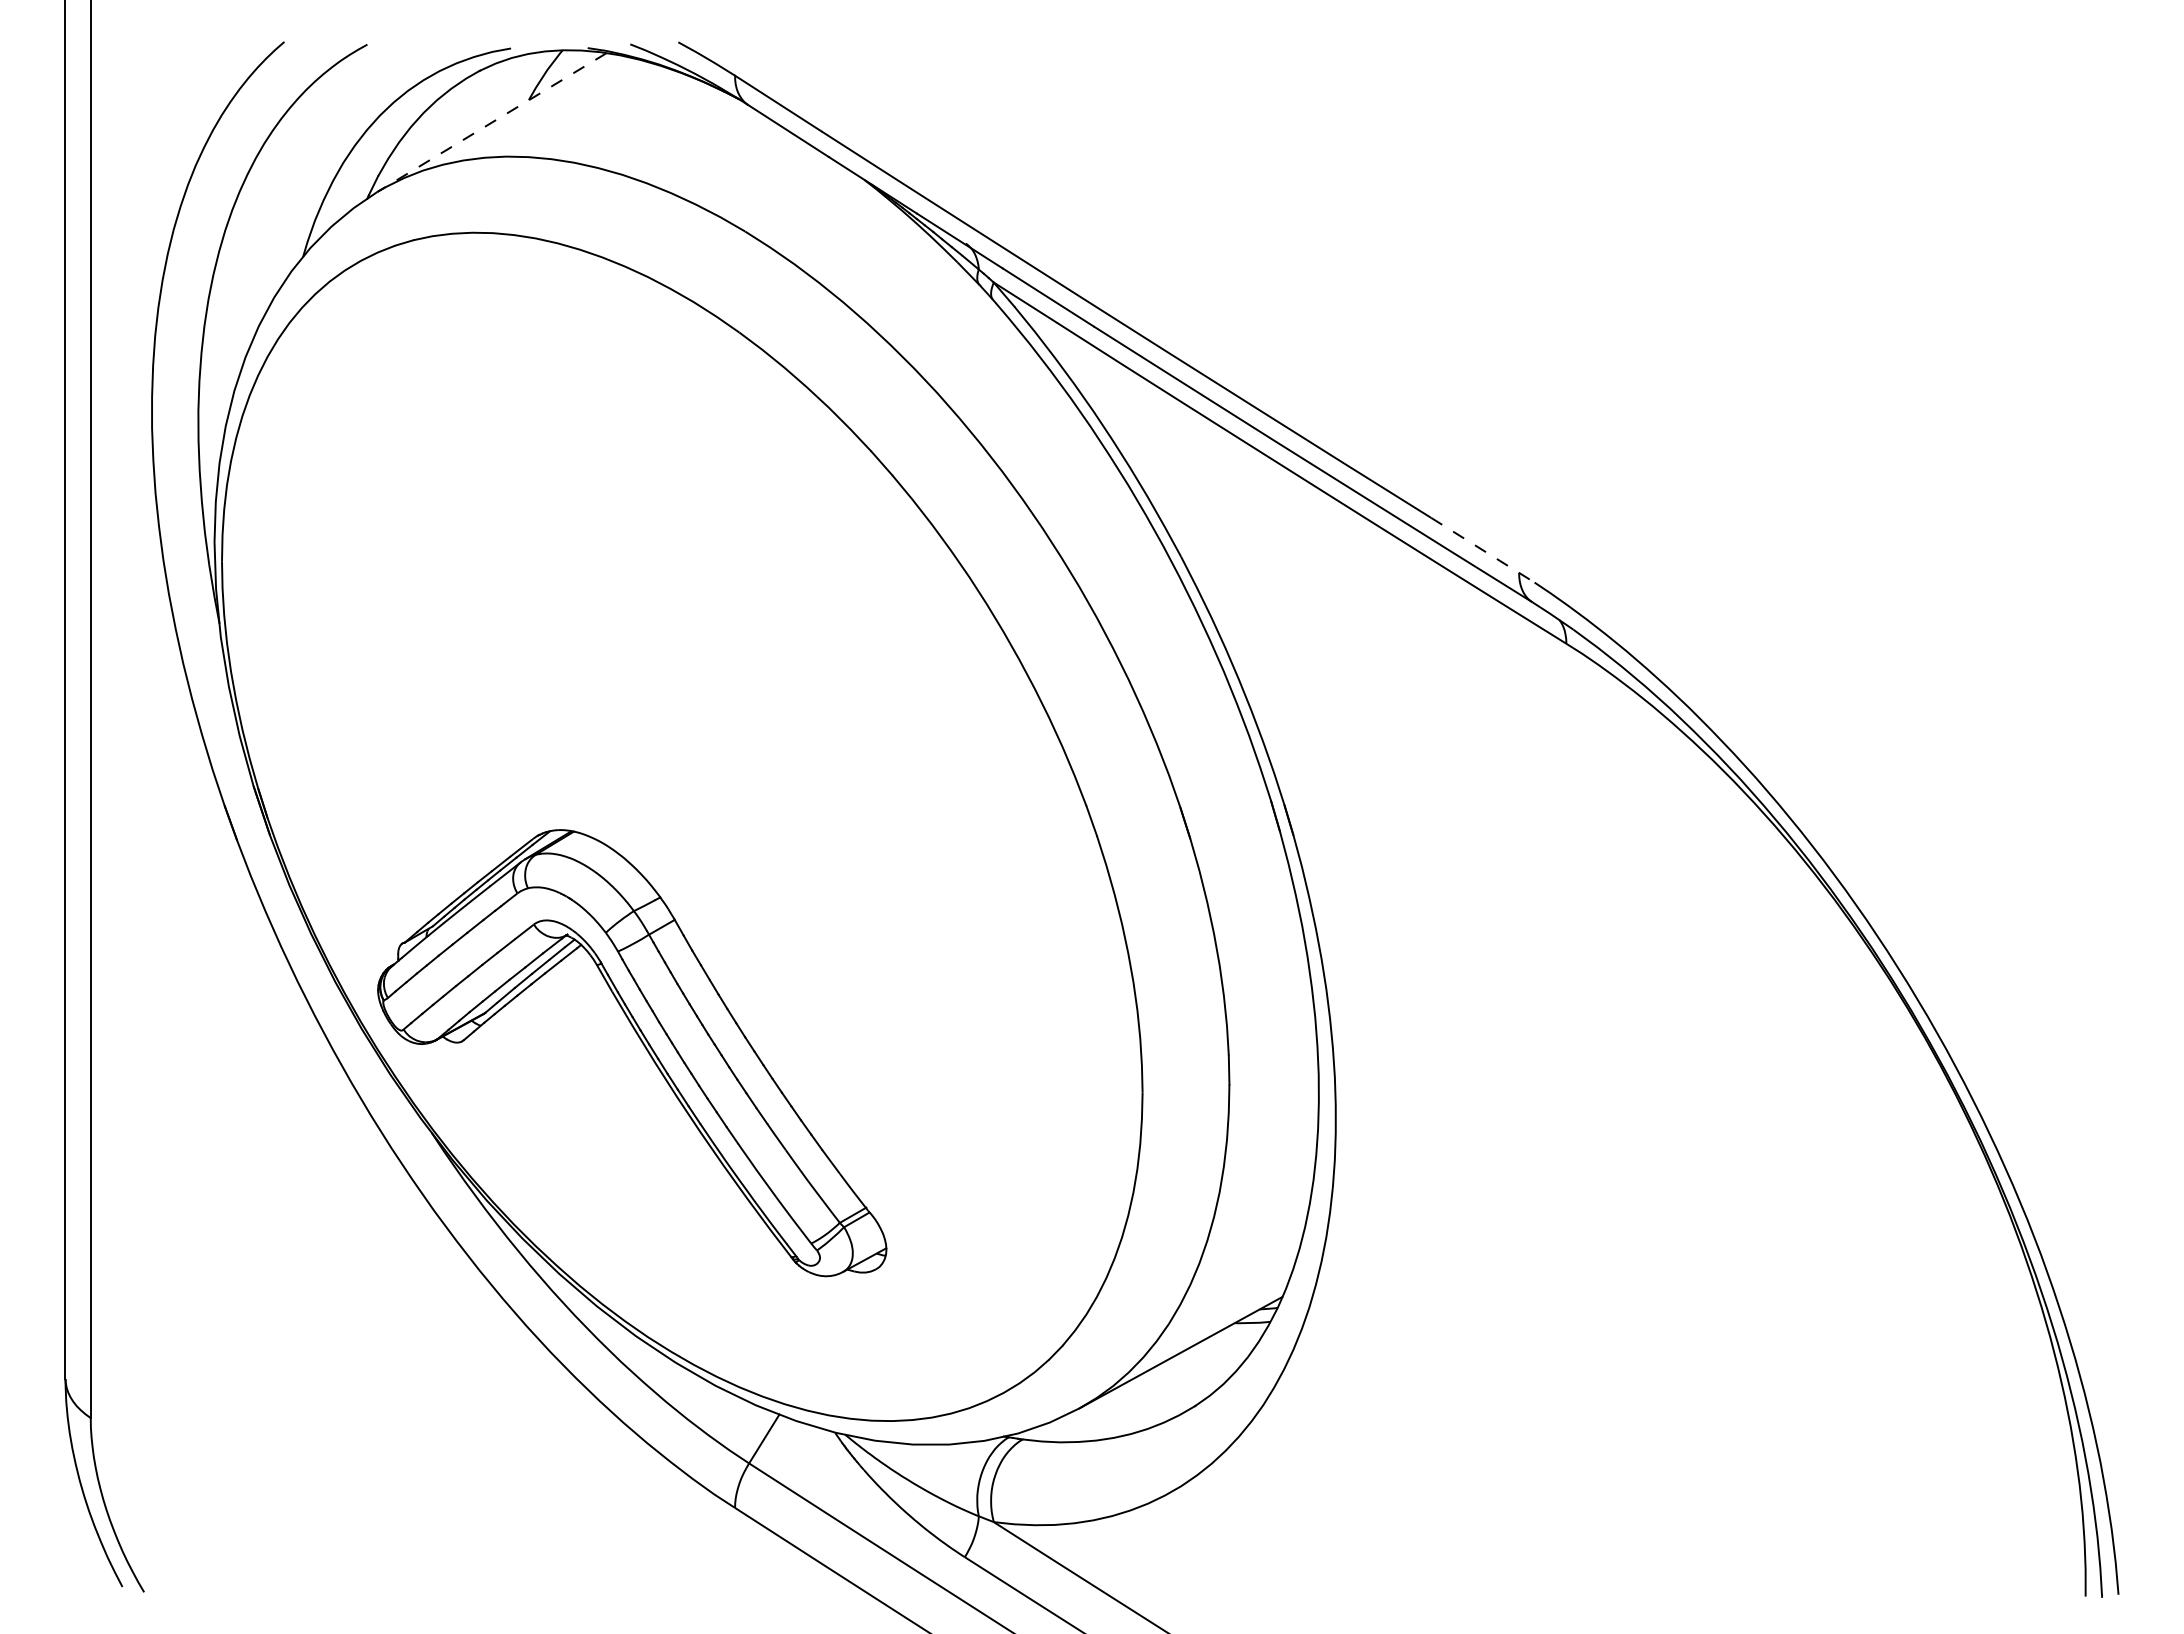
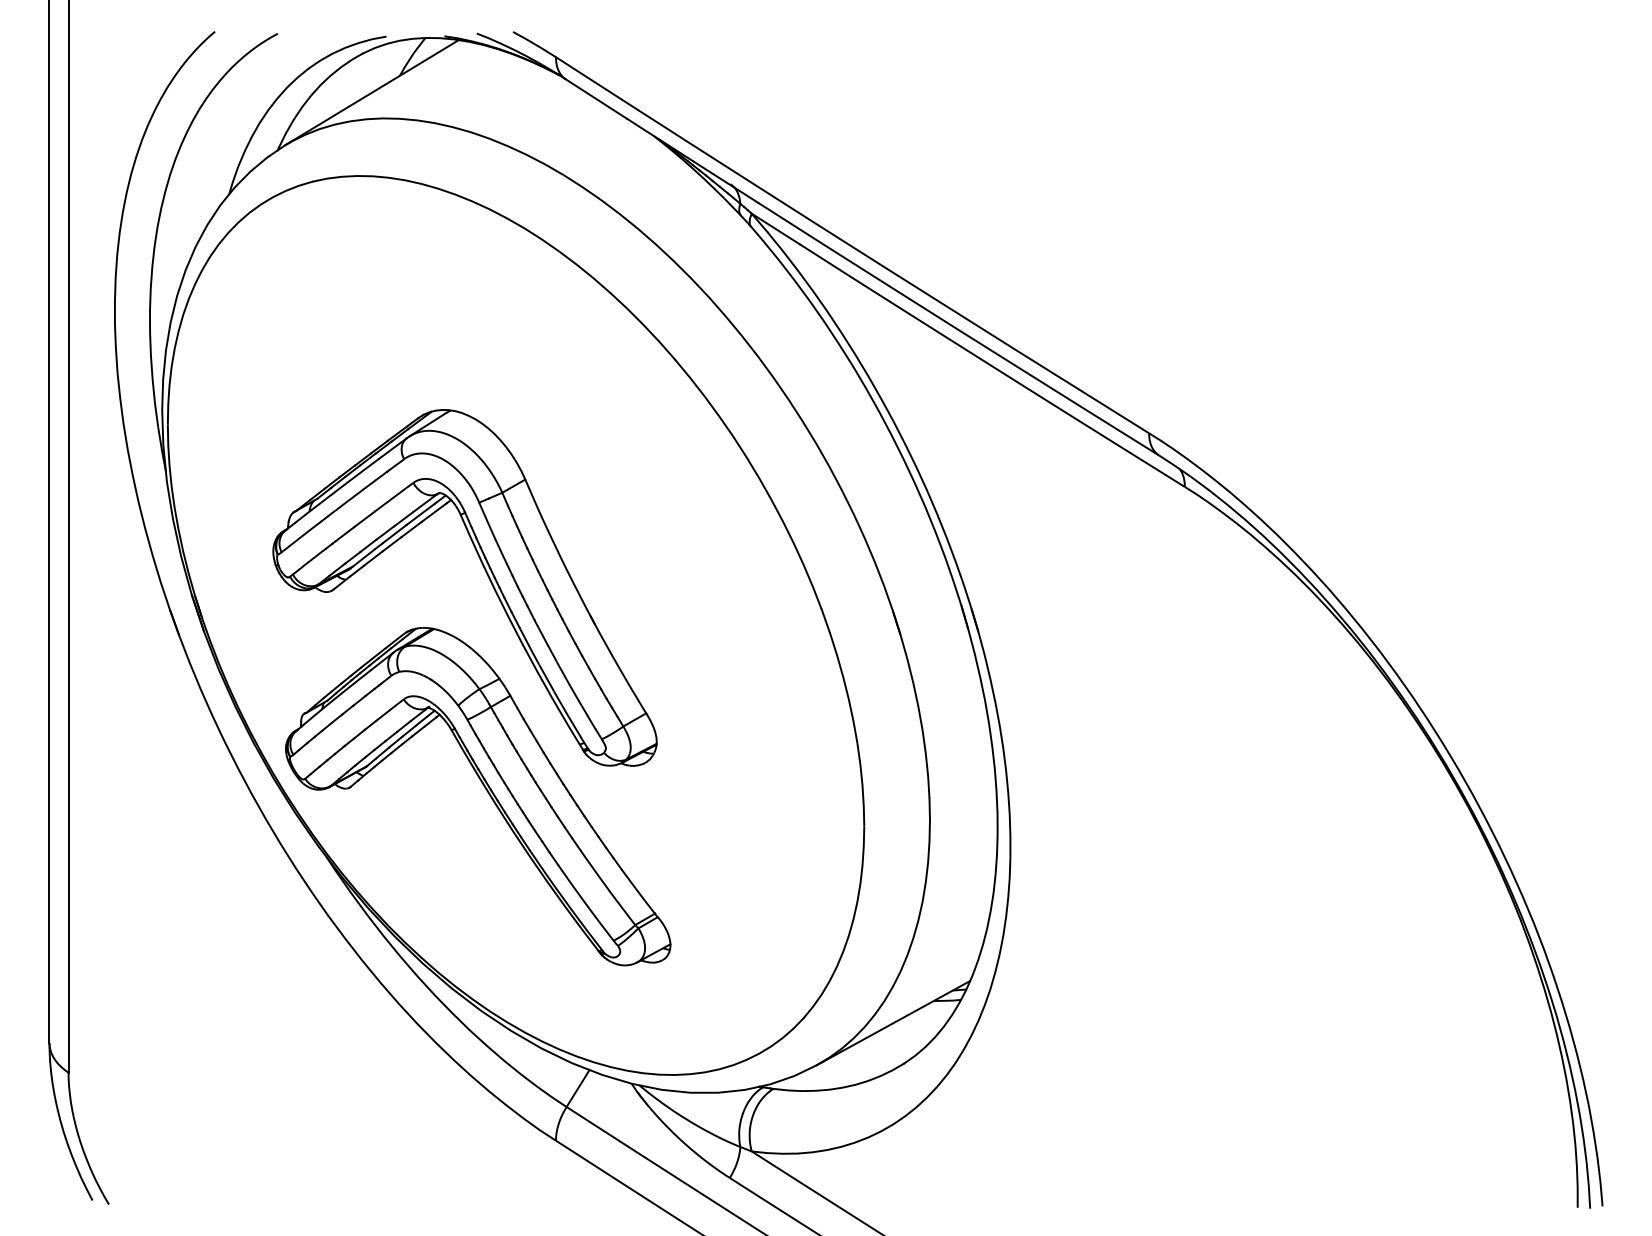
line: (491, 122) -> (371, 92), dashed -> solid
line: (1482, 550) -> (1121, 416), dashed -> solid
part: (644, 761) -> (487, 576), added

